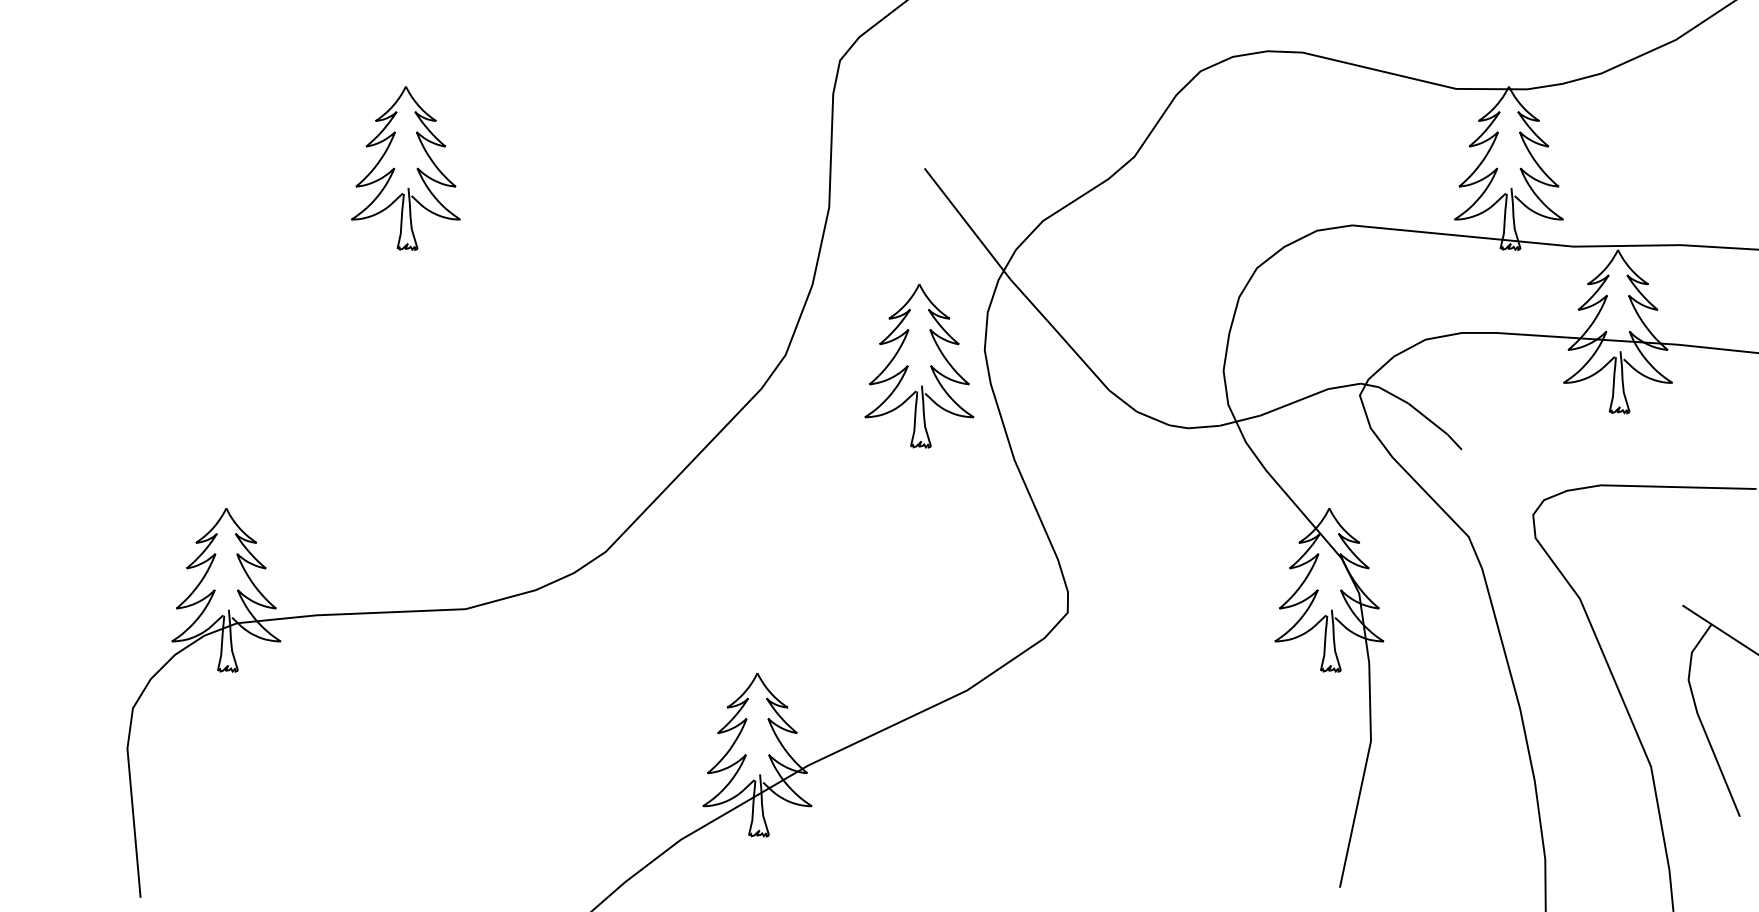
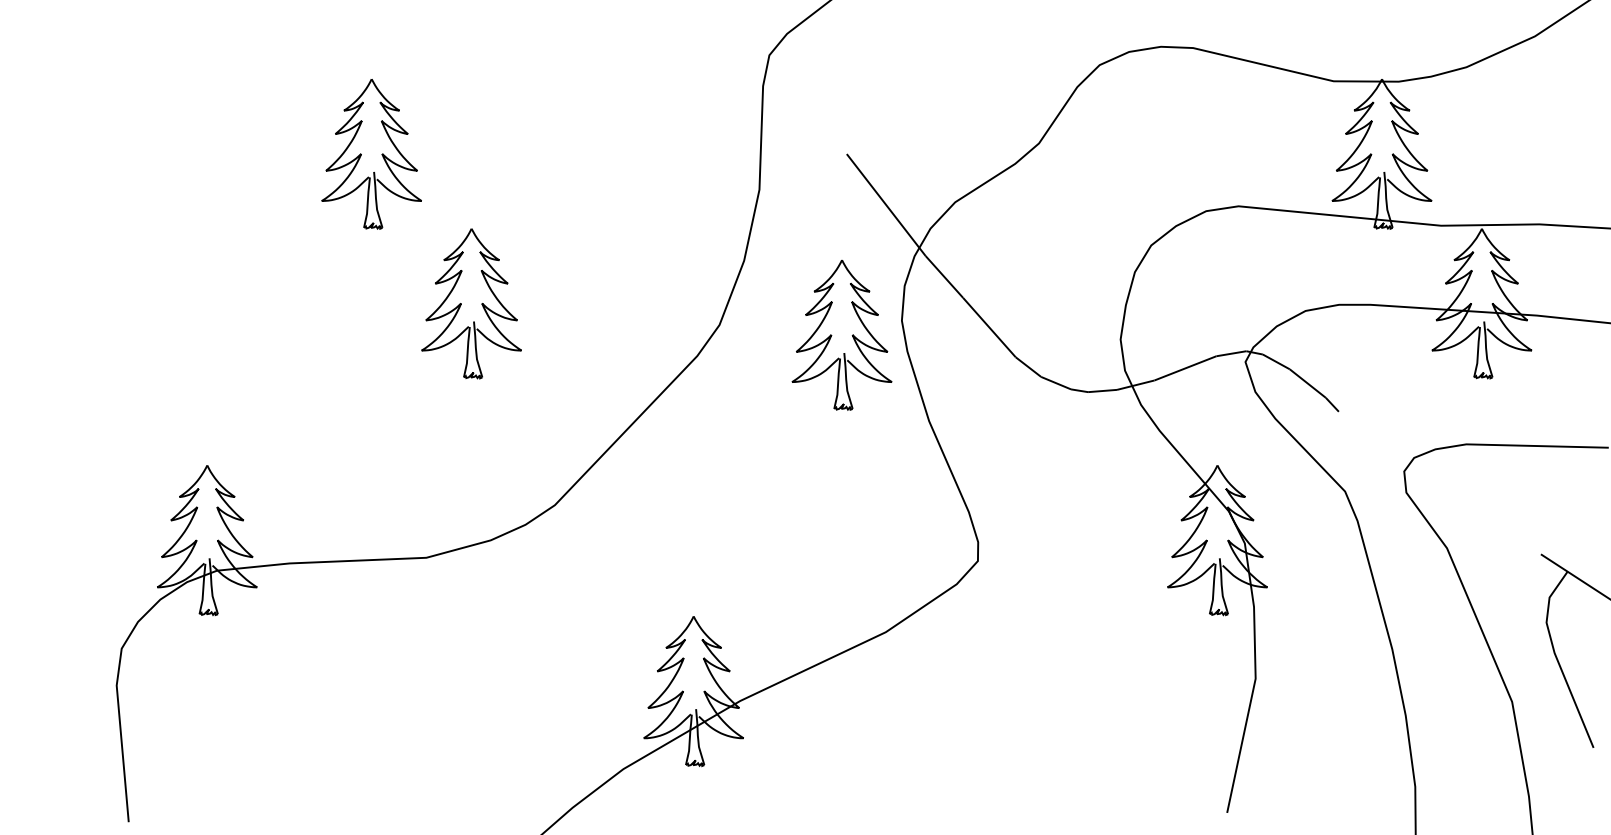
part: (514, 331) -> (471, 303), added

